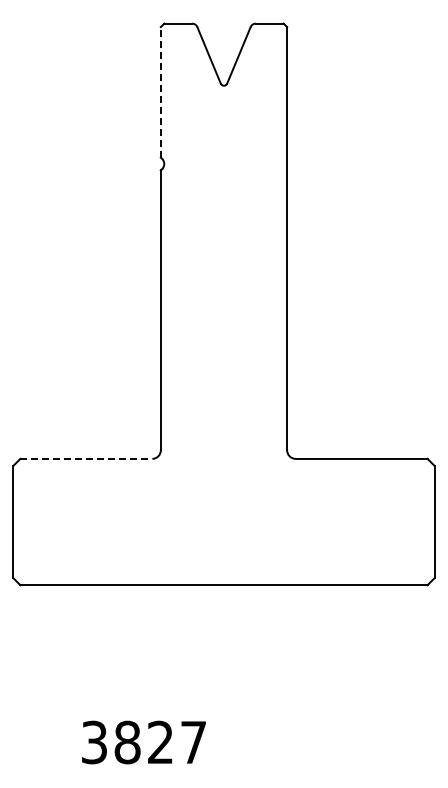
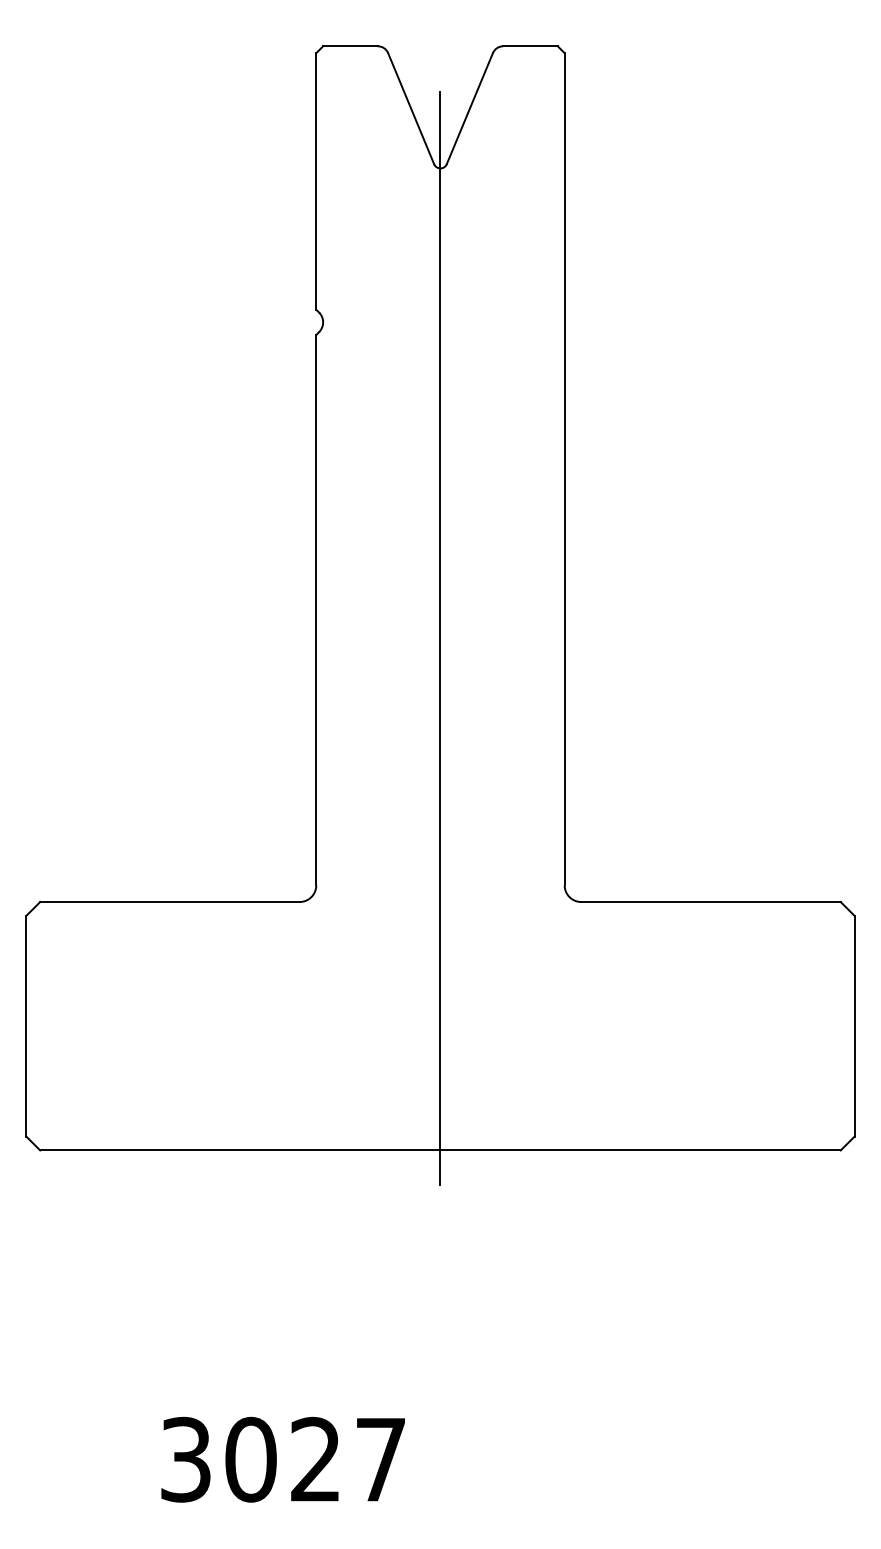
line: (160, 91) -> (315, 179), dashed -> solid
line: (223, 324) -> (439, 637), added
line: (86, 458) -> (170, 901), dashed -> solid
text: (127, 742) -> (250, 1459), 3827 -> 3027

